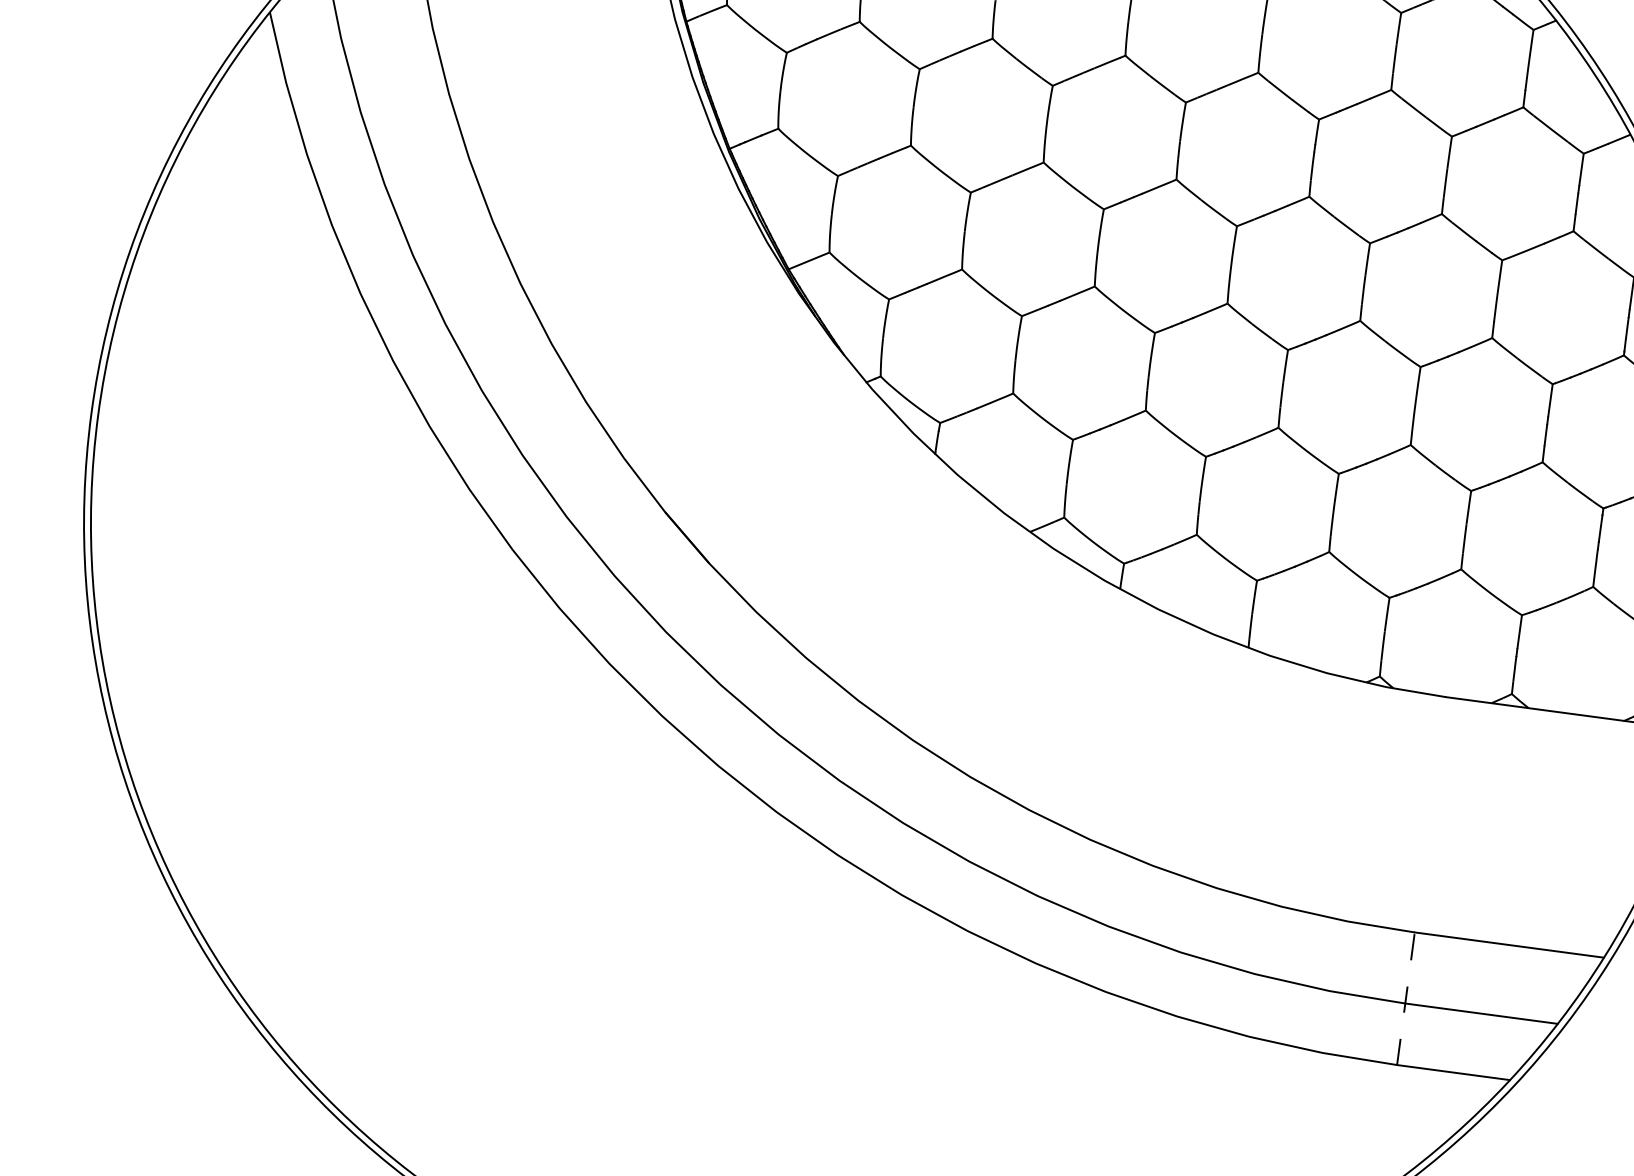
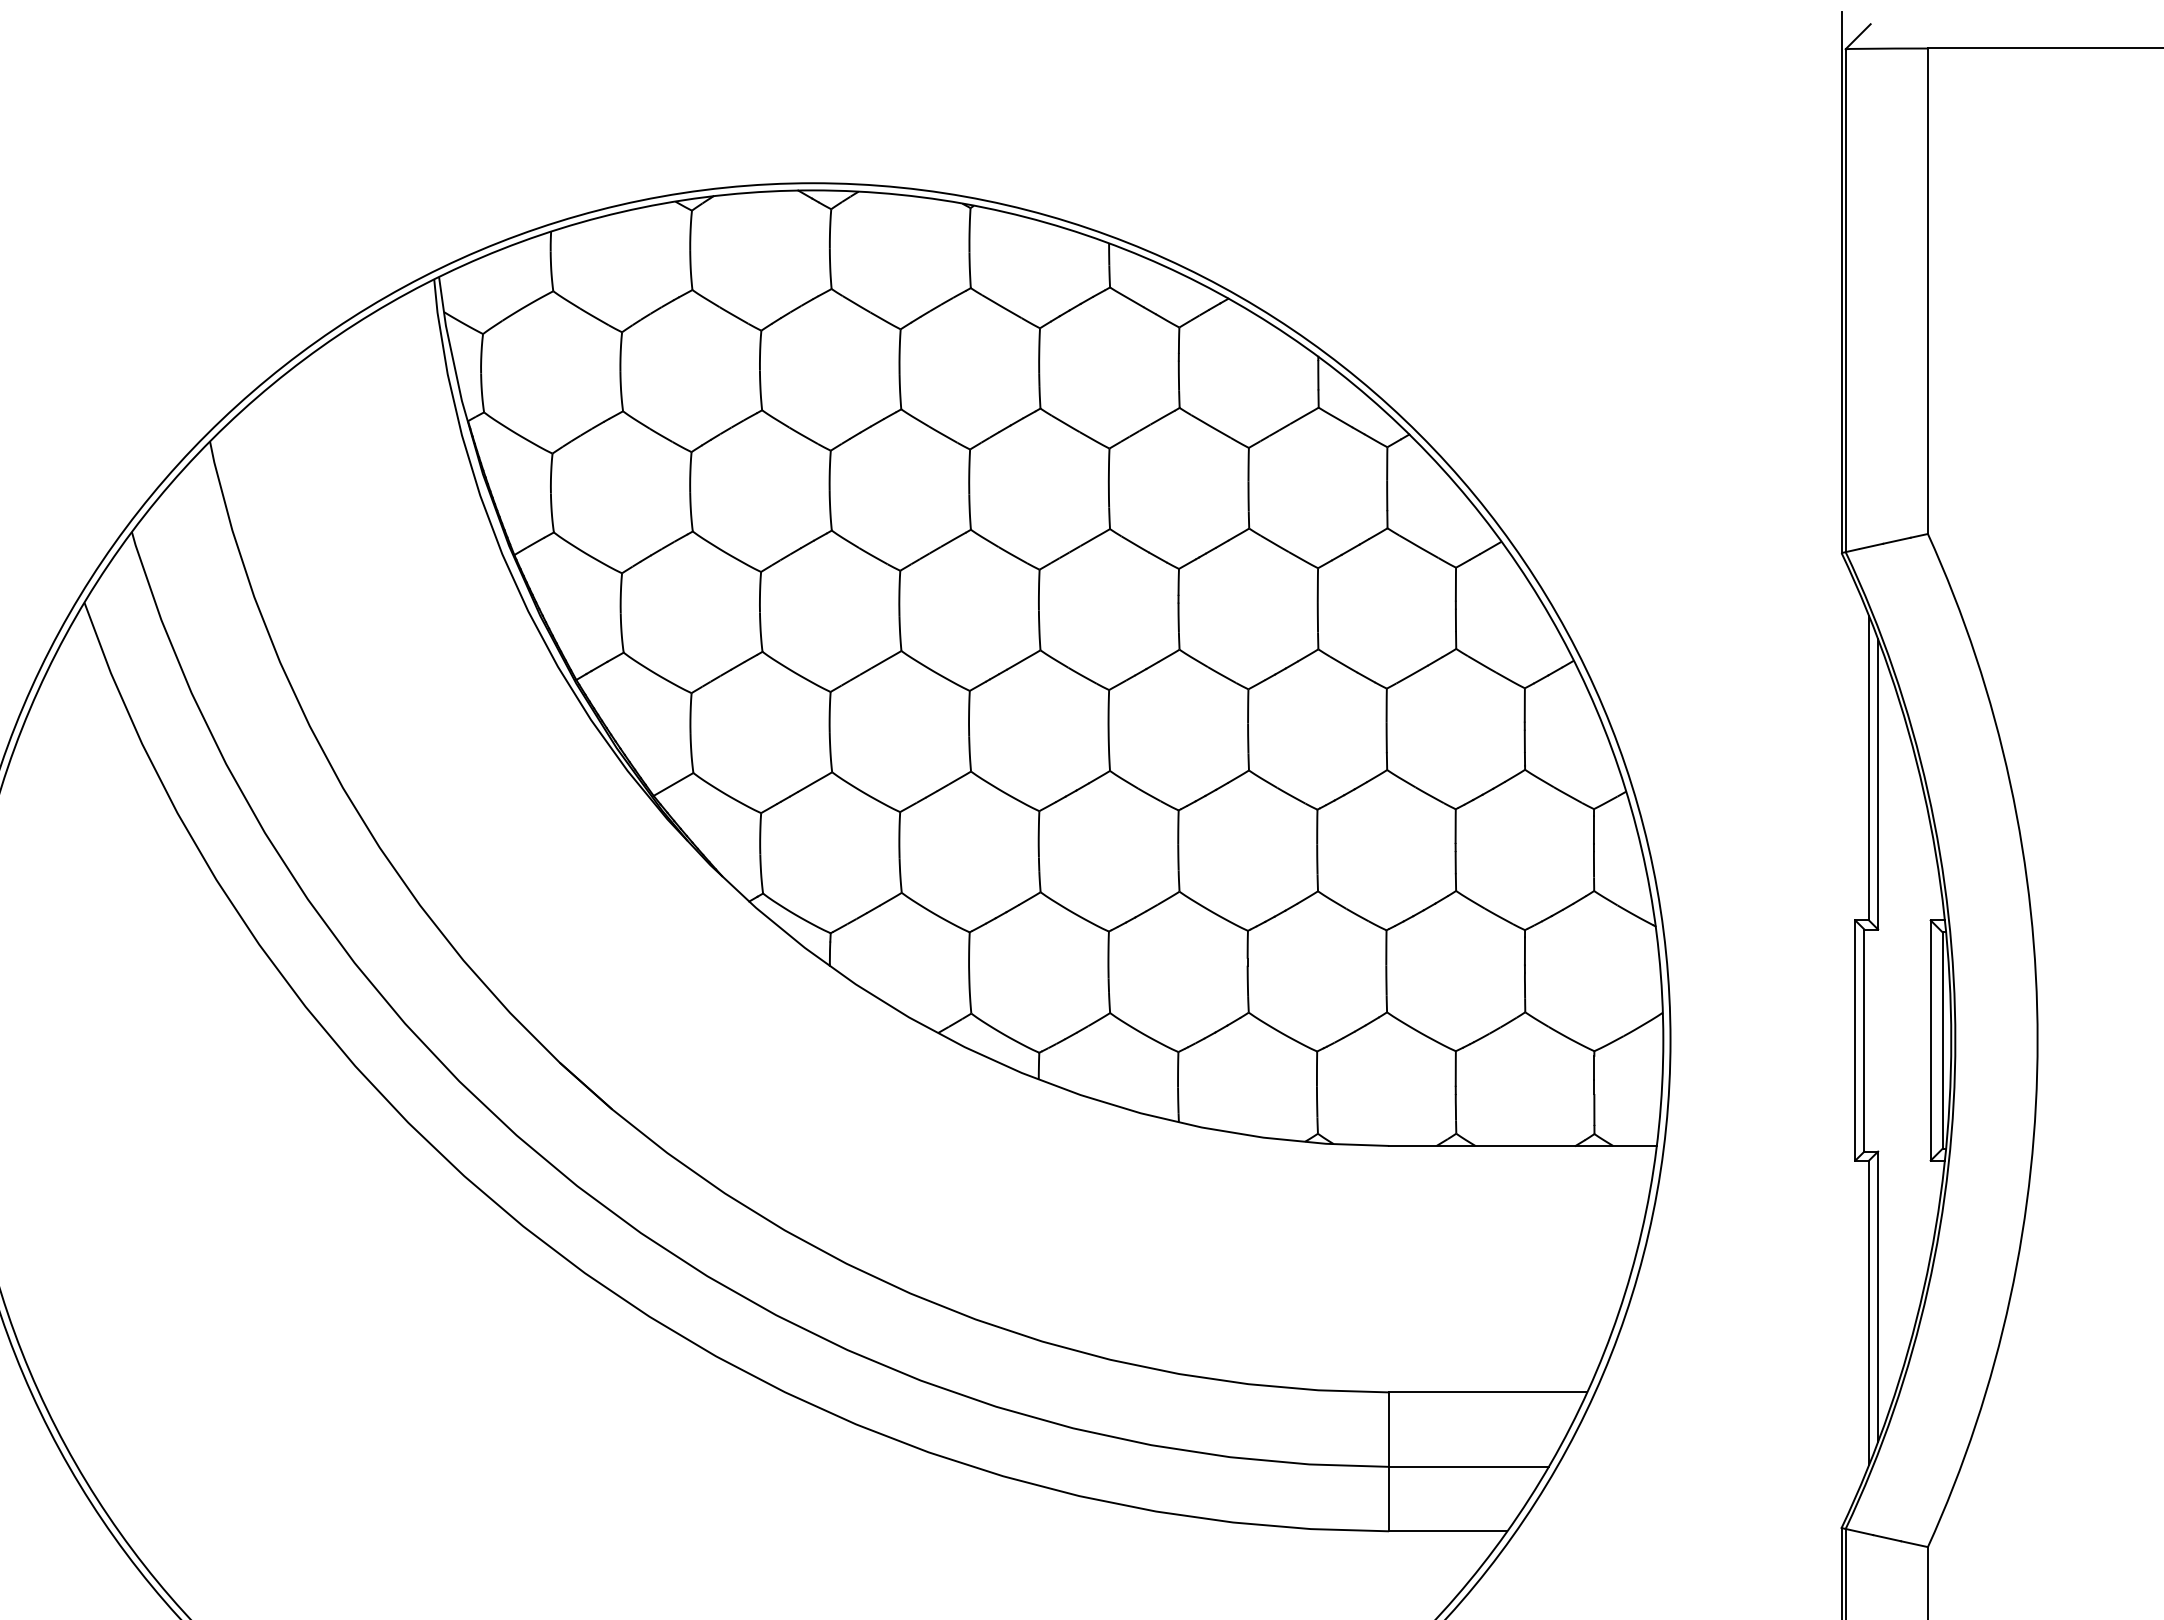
line: (1406, 998) -> (1389, 1461), dashed -> solid

